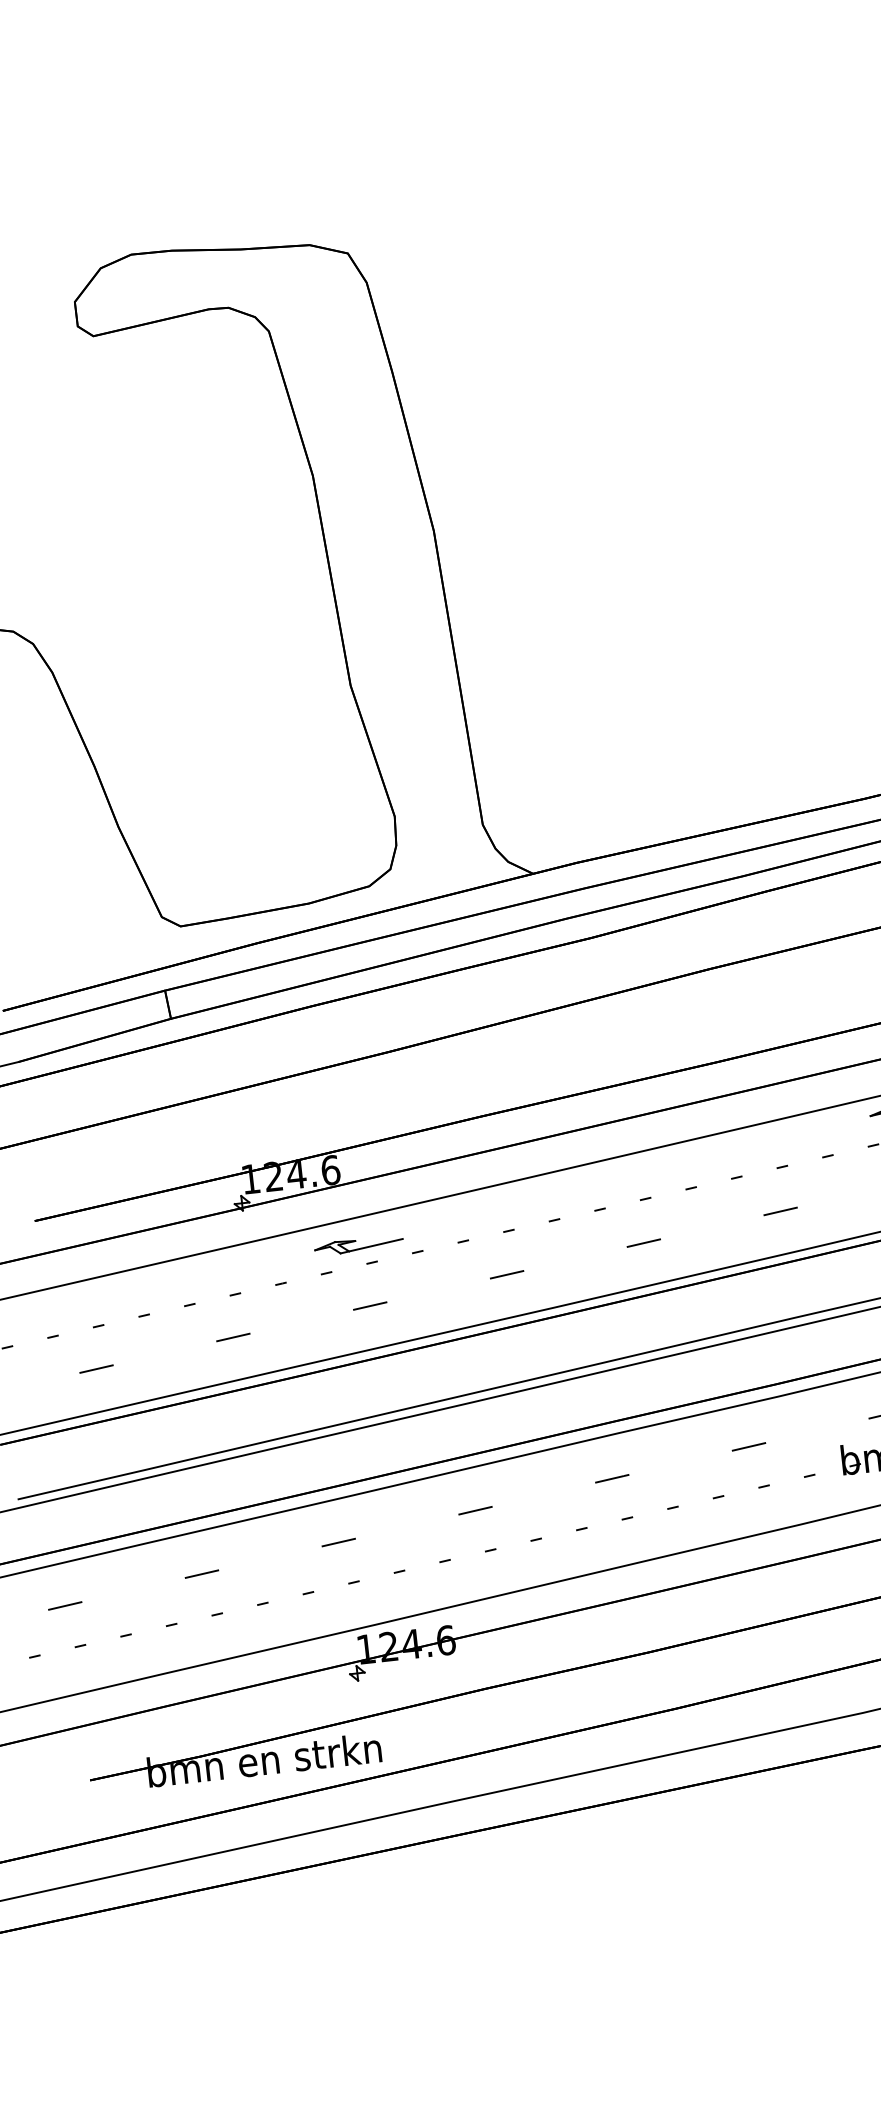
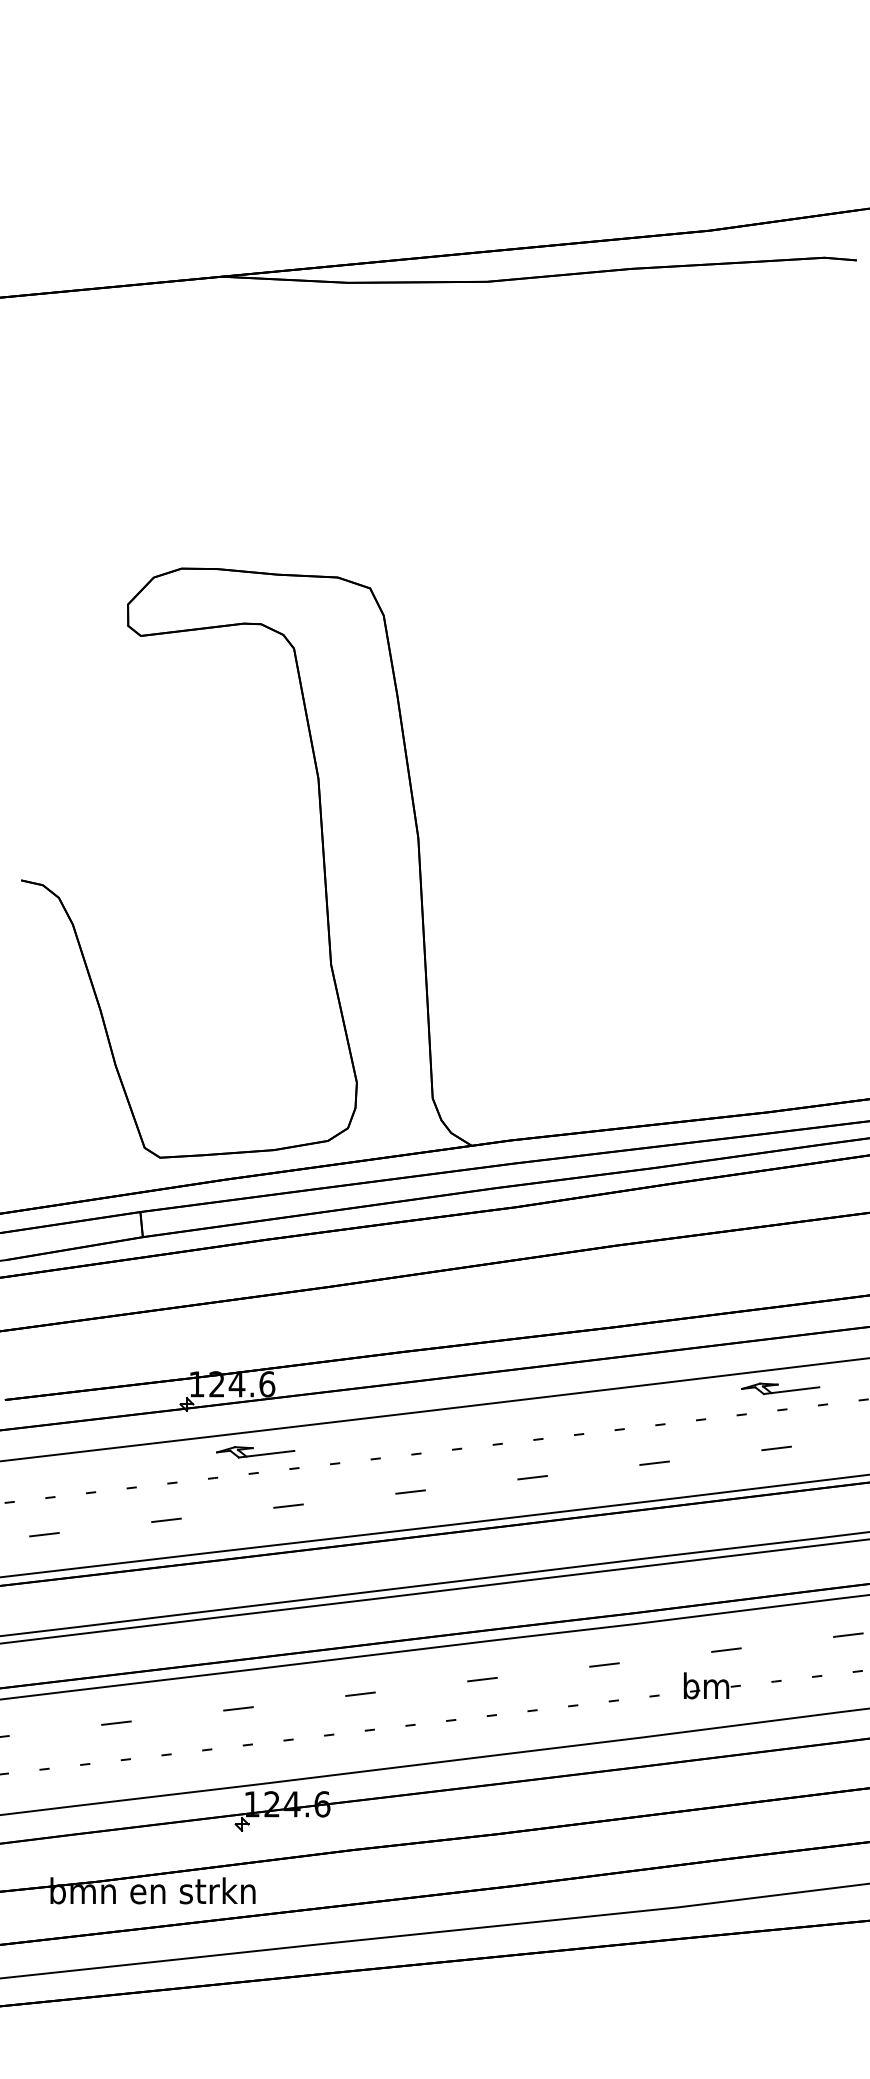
part: (358, 1245) -> (255, 1452), moved

